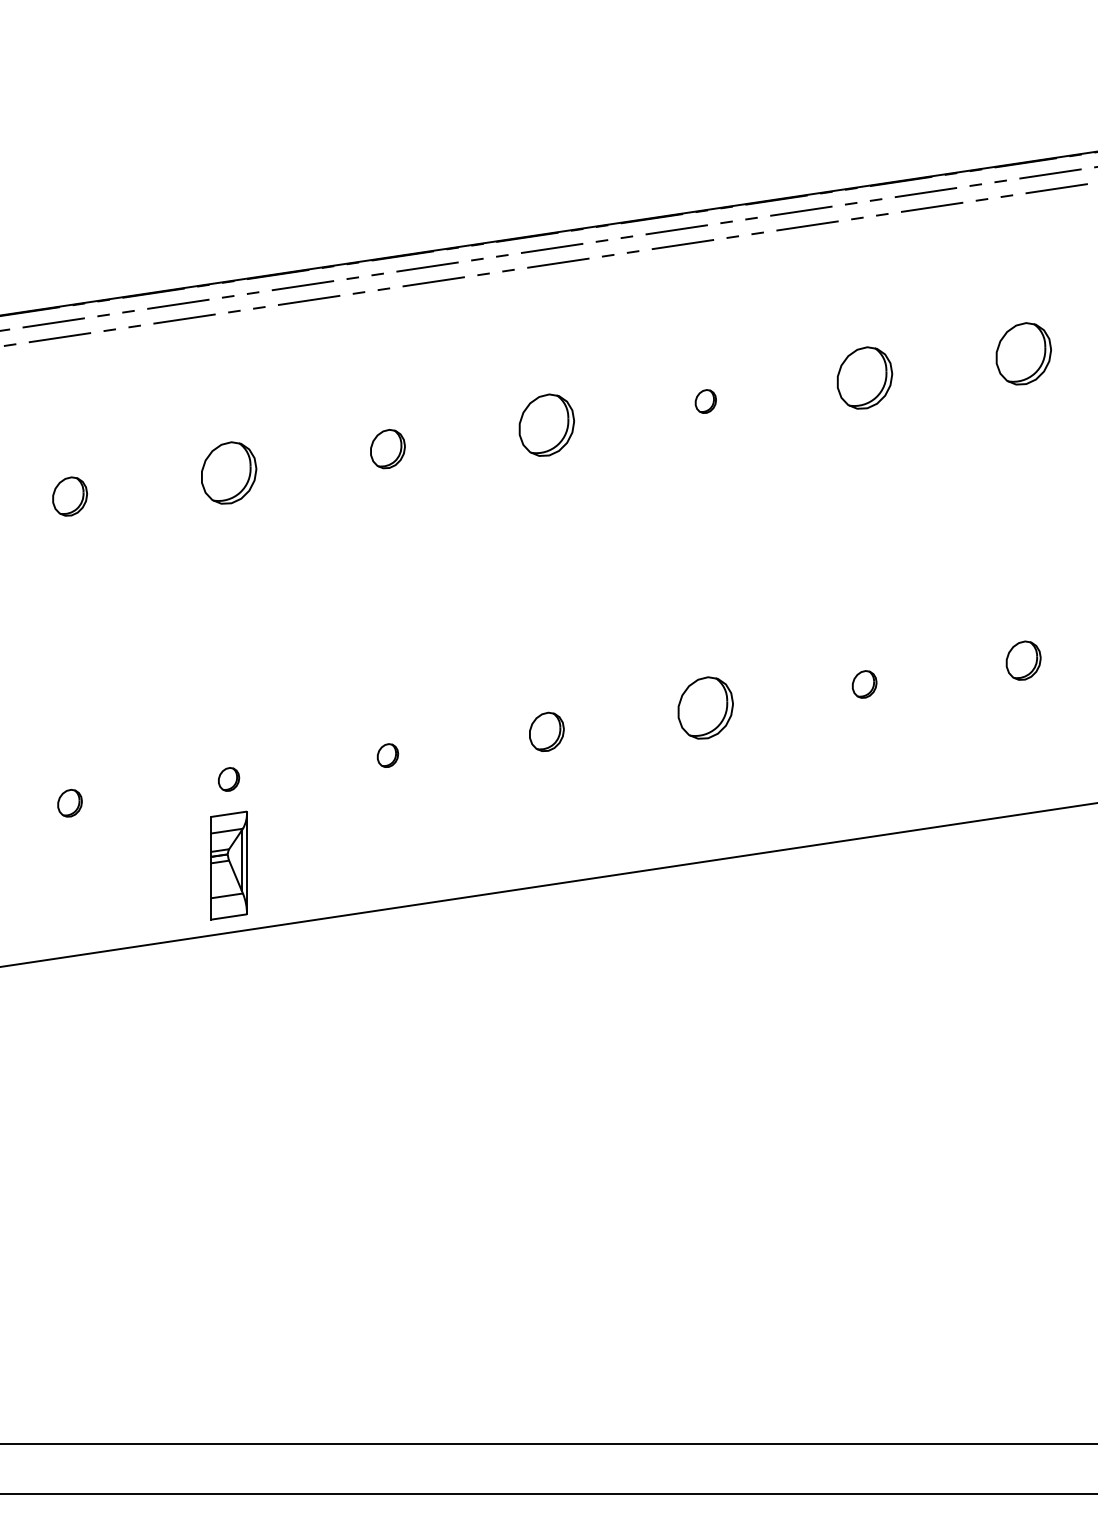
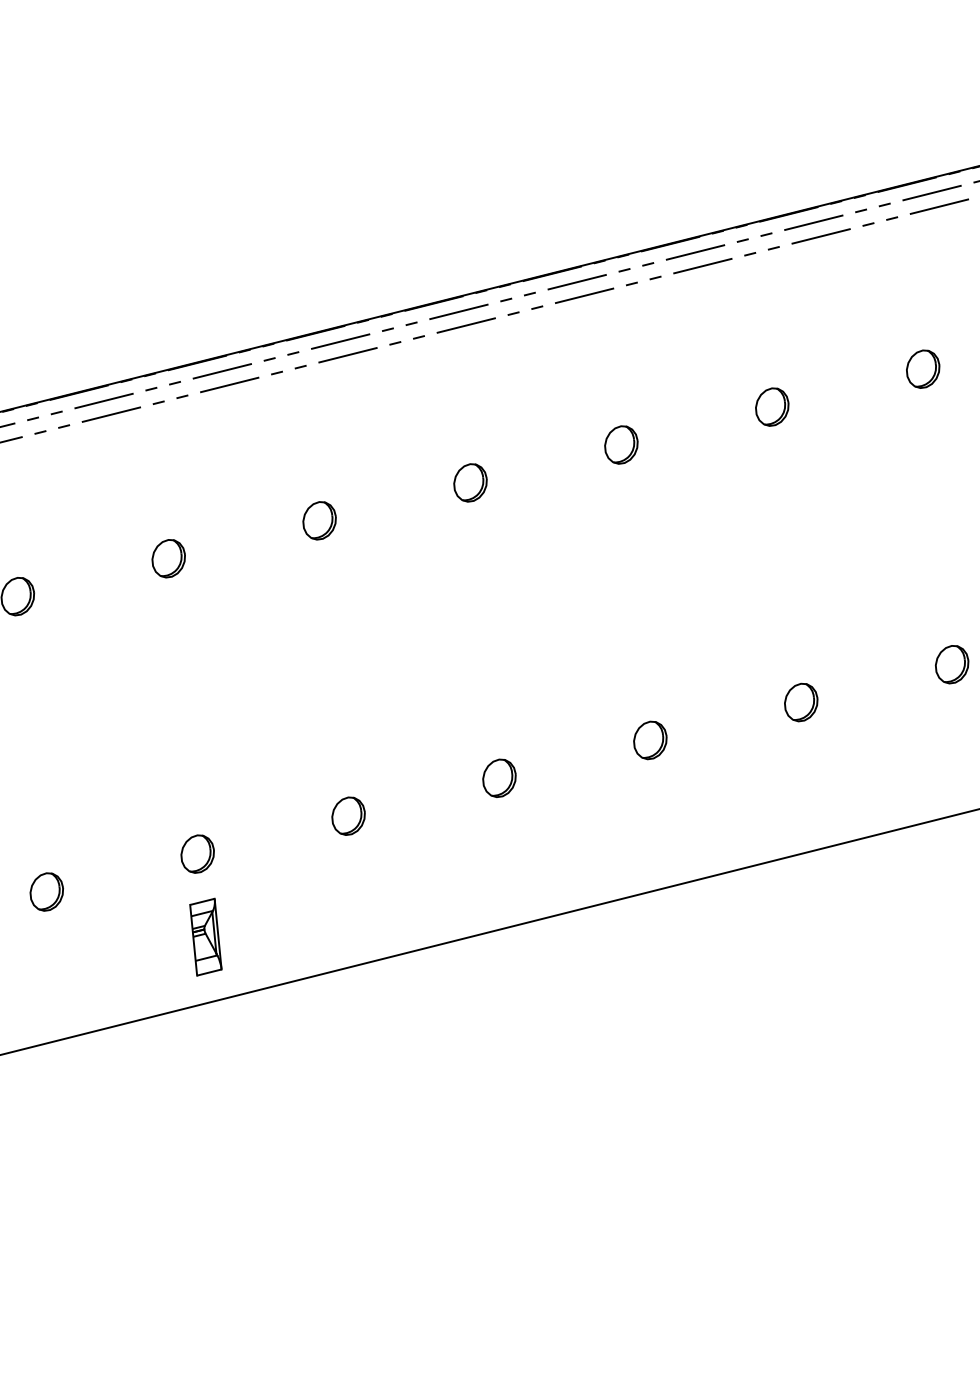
part: (1023, 354) -> (923, 369), size x0.62
part: (864, 377) -> (772, 406), size x0.62
part: (705, 401) -> (621, 444), size x1.67
part: (546, 425) -> (470, 483), size x0.62
part: (228, 472) -> (168, 558), size x0.62
part: (864, 684) -> (801, 702), size x1.43
part: (705, 708) -> (650, 740), size x0.62
part: (387, 755) -> (348, 816), size x1.67
part: (228, 779) -> (197, 854), size x1.67
part: (69, 803) -> (46, 892), size x1.43
part: (228, 865) -> (205, 937), size x0.71

